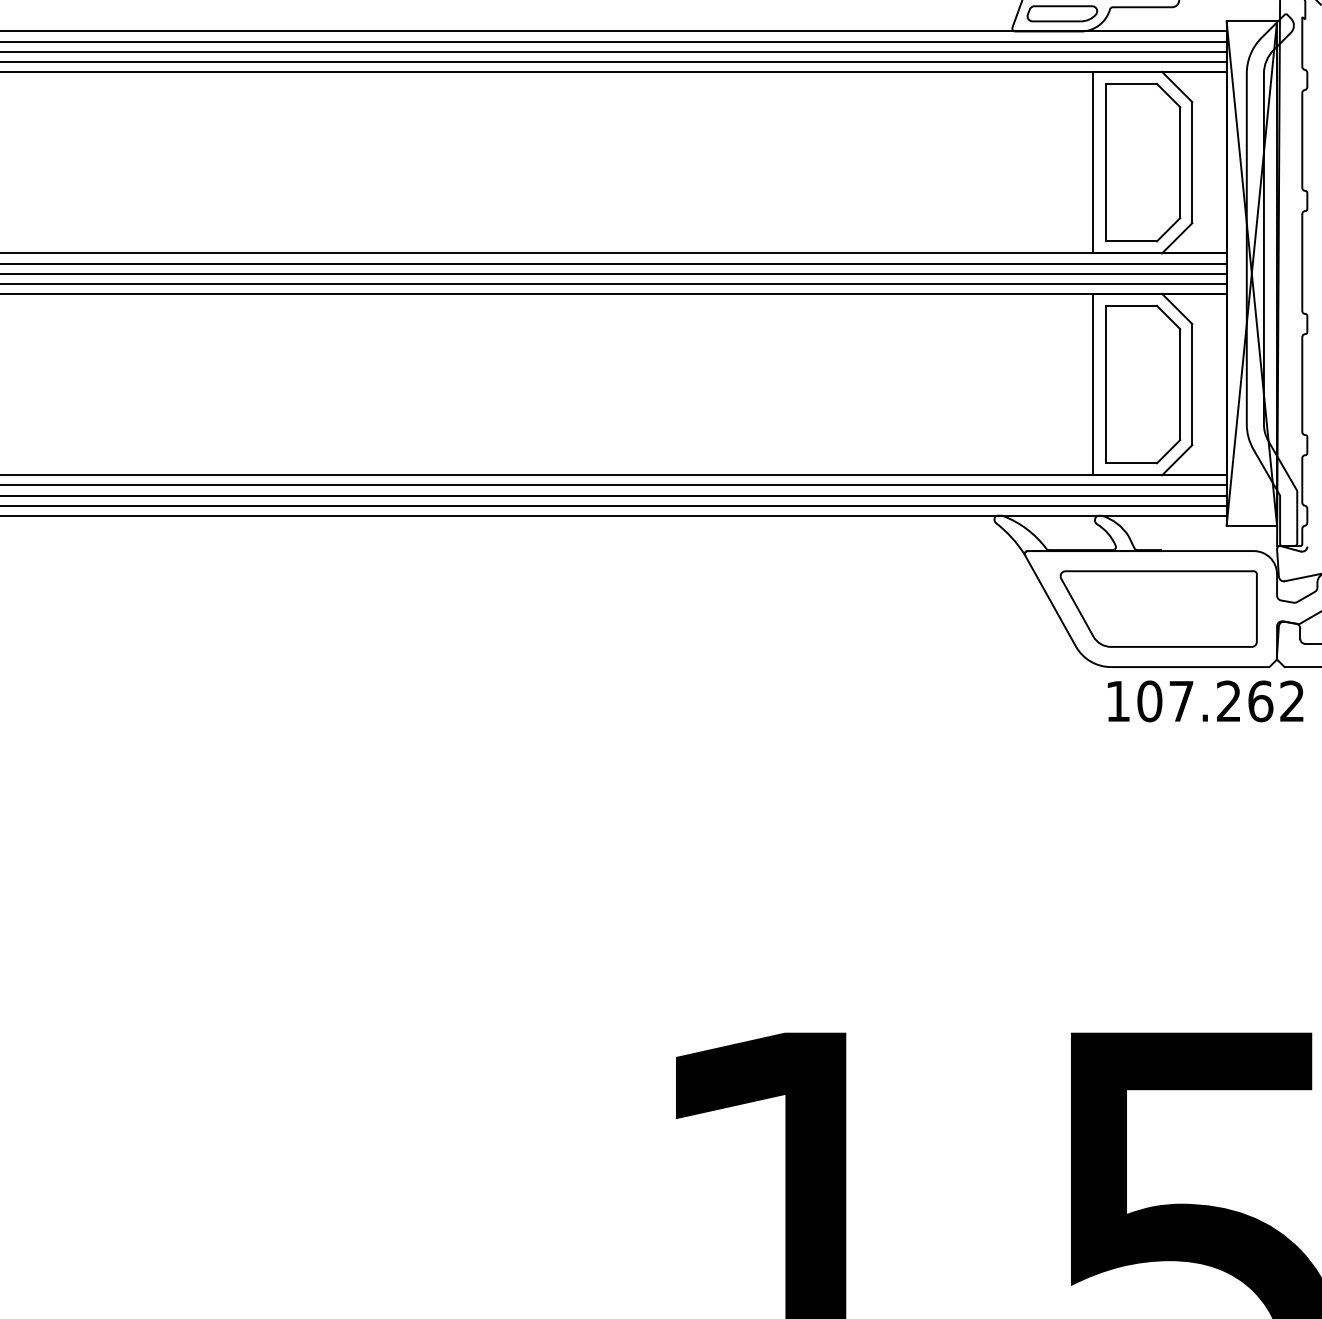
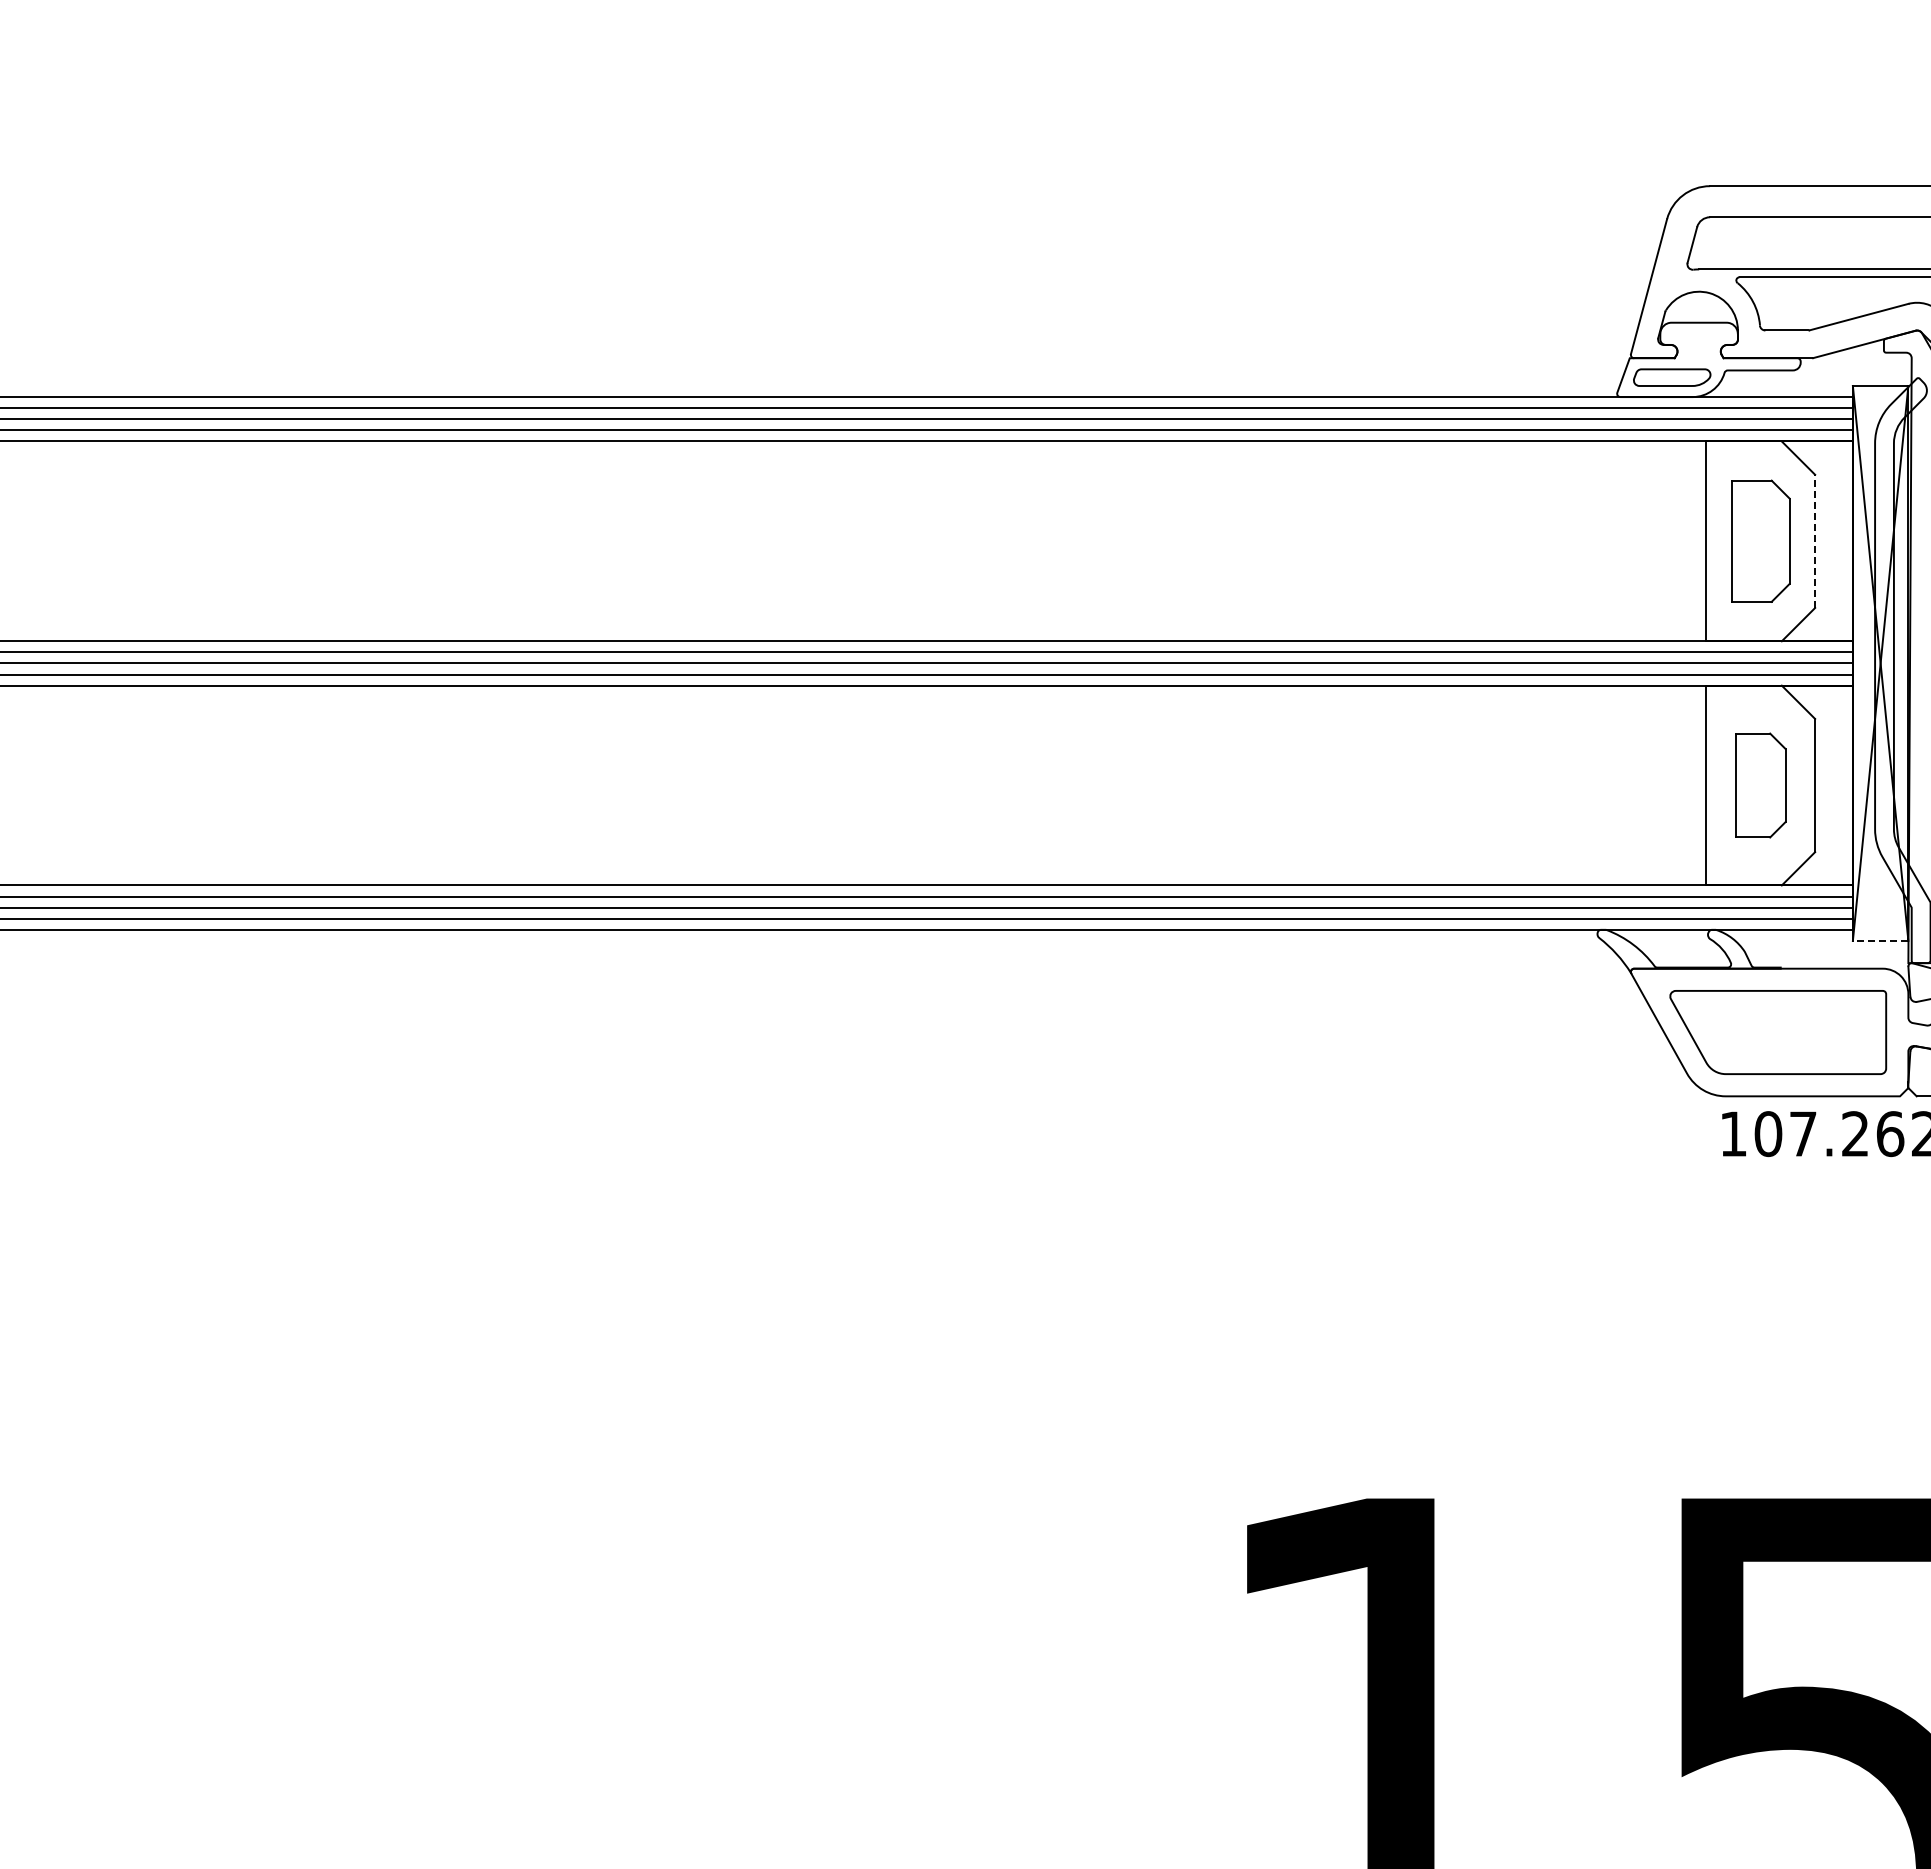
part: (1142, 161) -> (1760, 540), size x0.7
line: (1192, 162) -> (1815, 541), solid -> dashed
part: (1142, 384) -> (1760, 785), size x0.6
line: (1251, 525) -> (1880, 940), solid -> dashed

